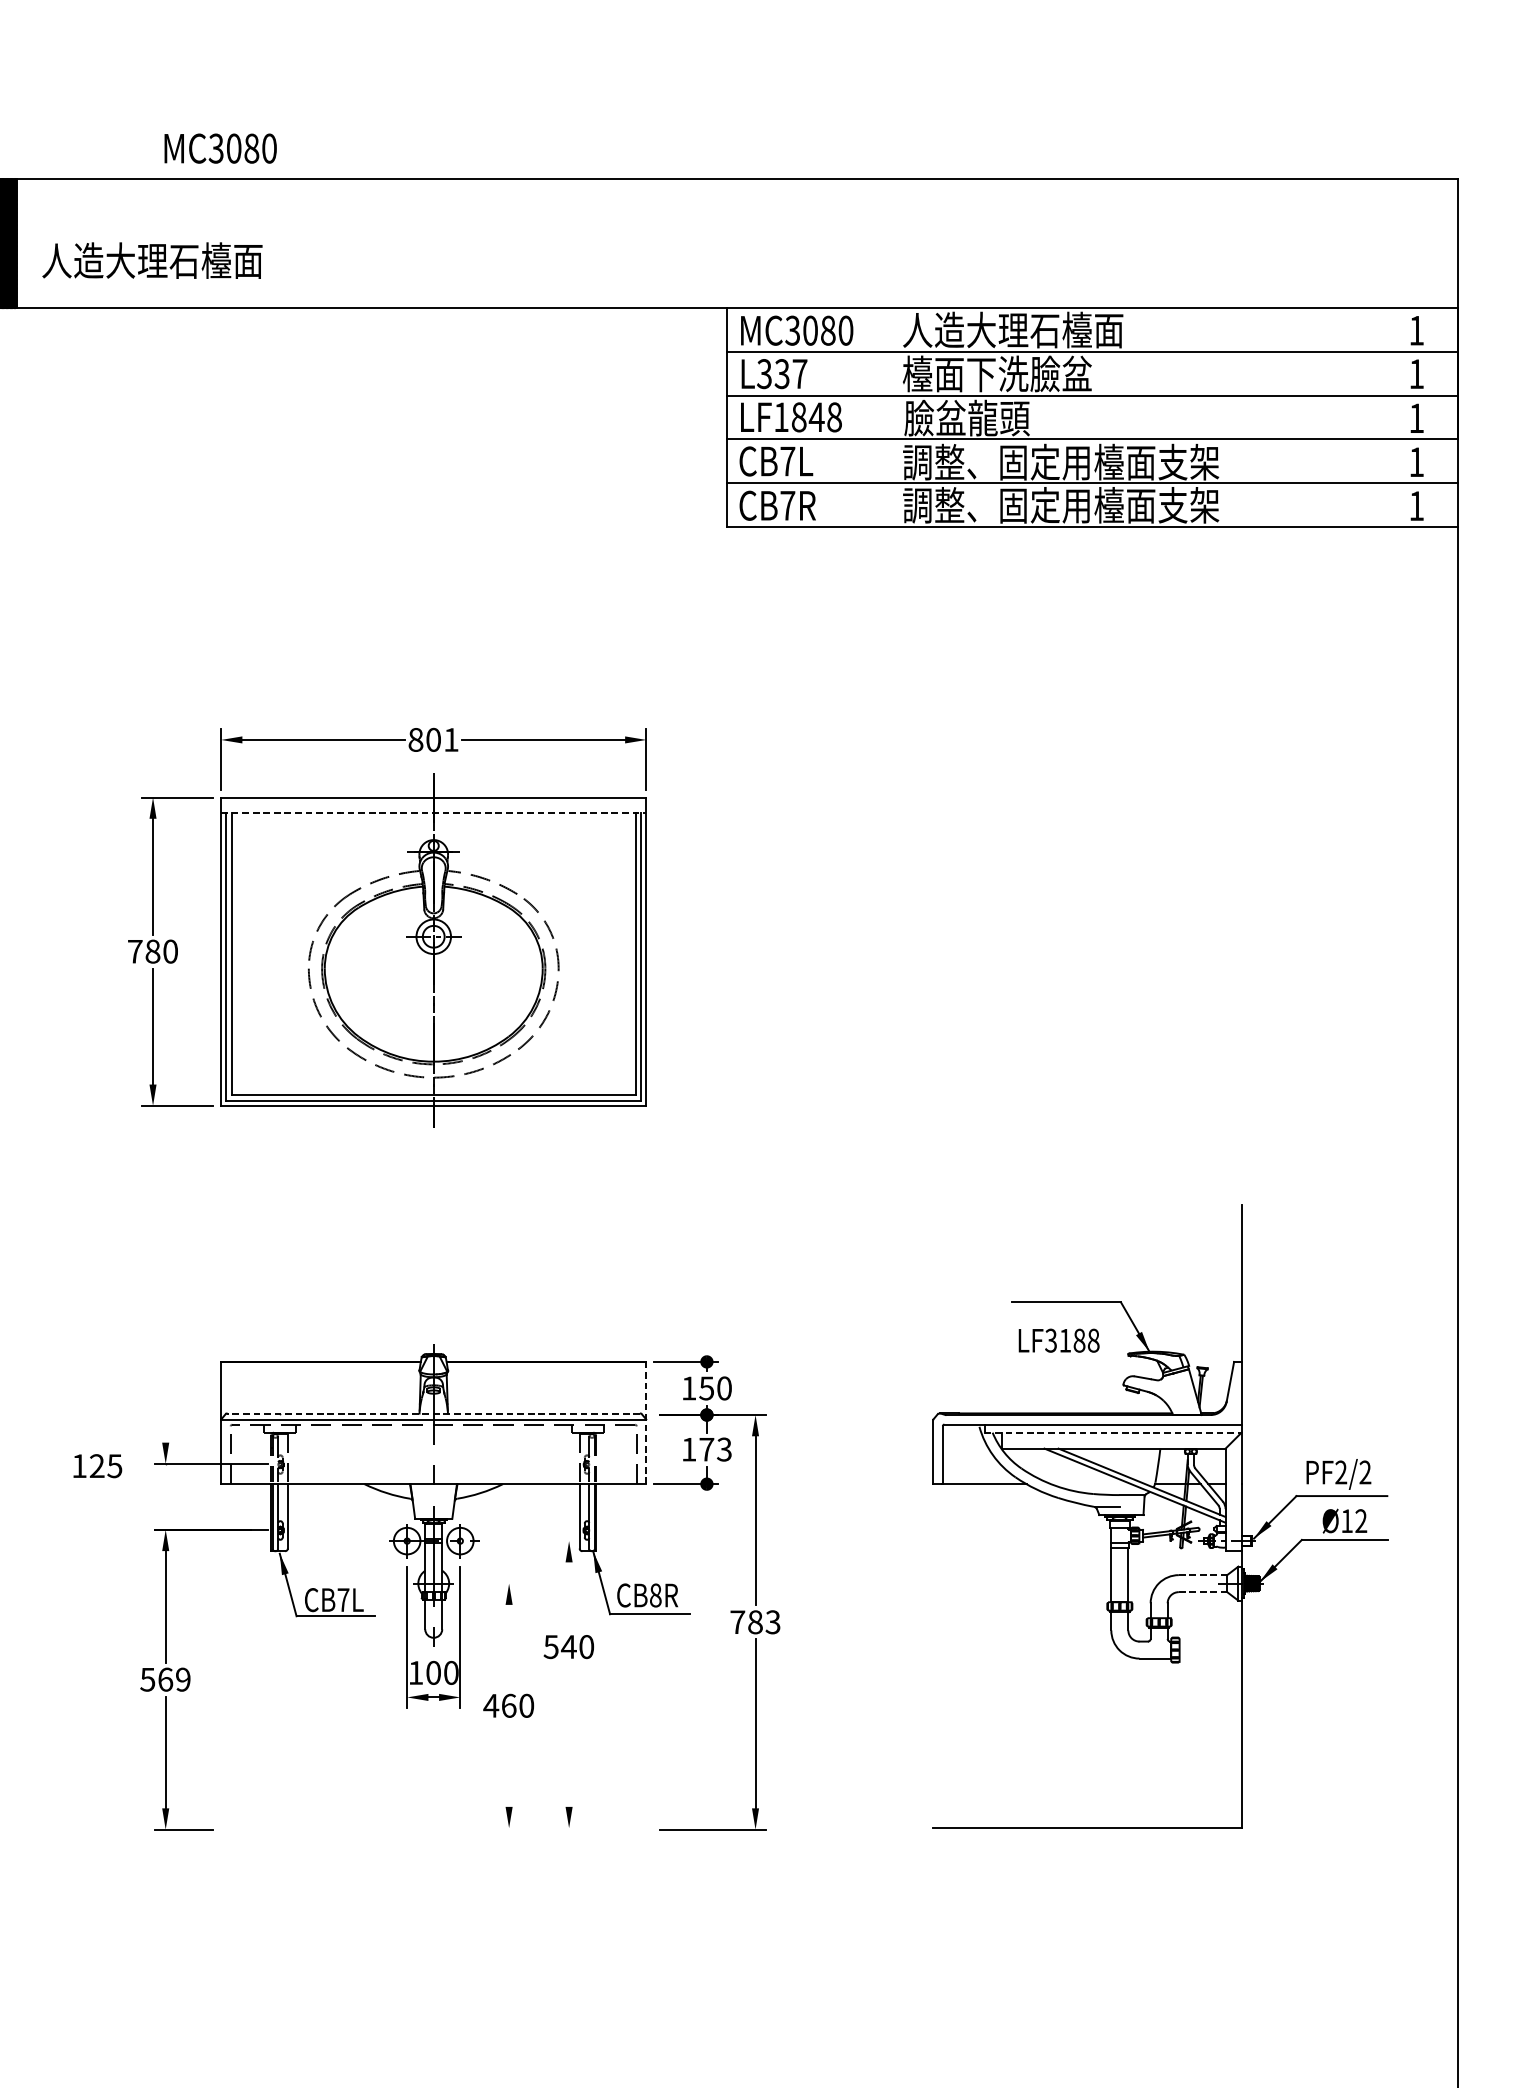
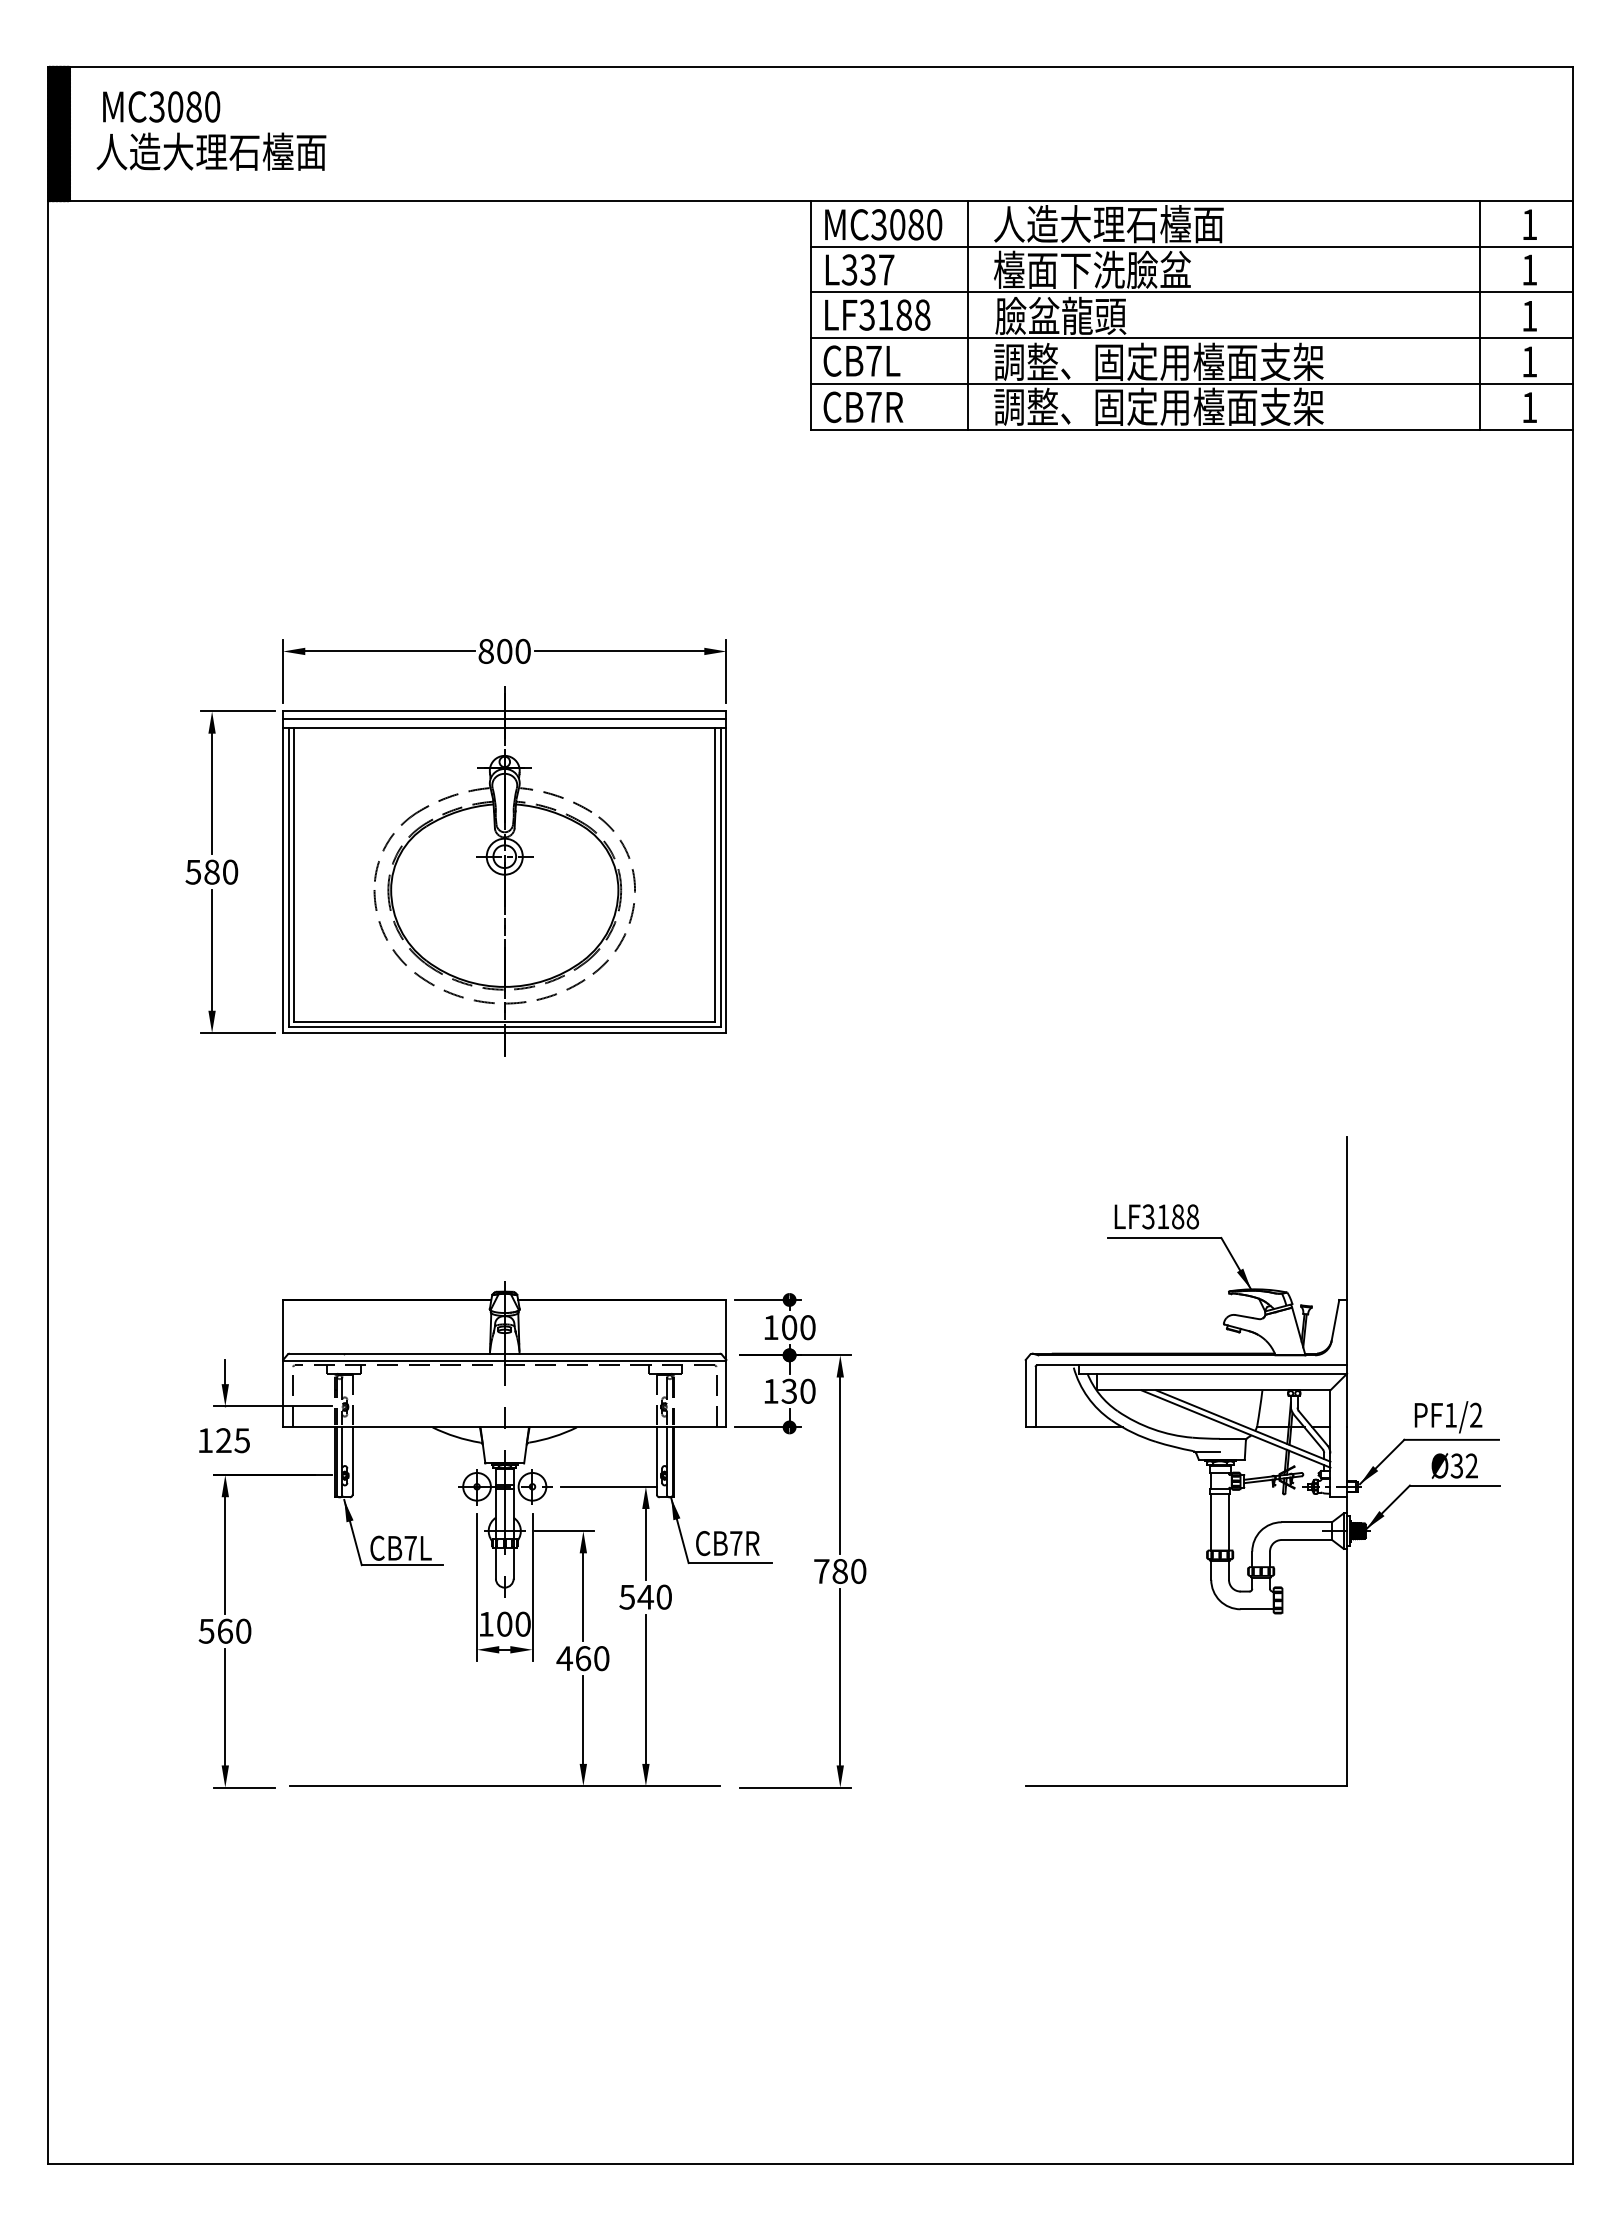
text: (220, 148) -> (161, 106), moved
text: (798, 416) -> (885, 314), LF1848 -> LF3188
line: (878, 417) -> (968, 315), added
line: (1368, 417) -> (1479, 315), added
text: (450, 739) -> (522, 650), 801 -> 800
line: (433, 805) -> (504, 719), added
line: (433, 813) -> (504, 728), dashed -> solid
text: (135, 951) -> (193, 872), 780 -> 580
text: (1058, 1340) -> (1156, 1216), moved
text: (706, 1388) -> (789, 1327), 150 -> 100
line: (433, 1413) -> (504, 1353), dashed -> solid
line: (646, 1422) -> (726, 1363), dashed -> solid
line: (165, 1430) -> (225, 1371), added
line: (1113, 1432) -> (1213, 1373), dashed -> solid
text: (715, 1448) -> (798, 1390), 173 -> 130
text: (97, 1466) -> (224, 1440), moved
text: (1340, 1471) -> (1450, 1414), PF2/2 -> PF1/2
text: (1346, 1520) -> (1456, 1465), Ø12 -> Ø32
line: (534, 1540) -> (609, 1486), added
line: (1203, 1575) -> (1307, 1522), dashed -> solid
line: (491, 1583) -> (564, 1531), added
line: (1203, 1592) -> (1307, 1540), dashed -> solid
line: (568, 1595) -> (645, 1543), added
text: (655, 1595) -> (736, 1543), CB8R -> CB7R
text: (773, 1622) -> (858, 1571), 783 -> 780
line: (509, 1646) -> (583, 1596), added
text: (183, 1678) -> (243, 1630), 569 -> 560
line: (568, 1734) -> (645, 1688), added
line: (509, 1764) -> (583, 1719), added
line: (433, 1828) -> (504, 1786), added

